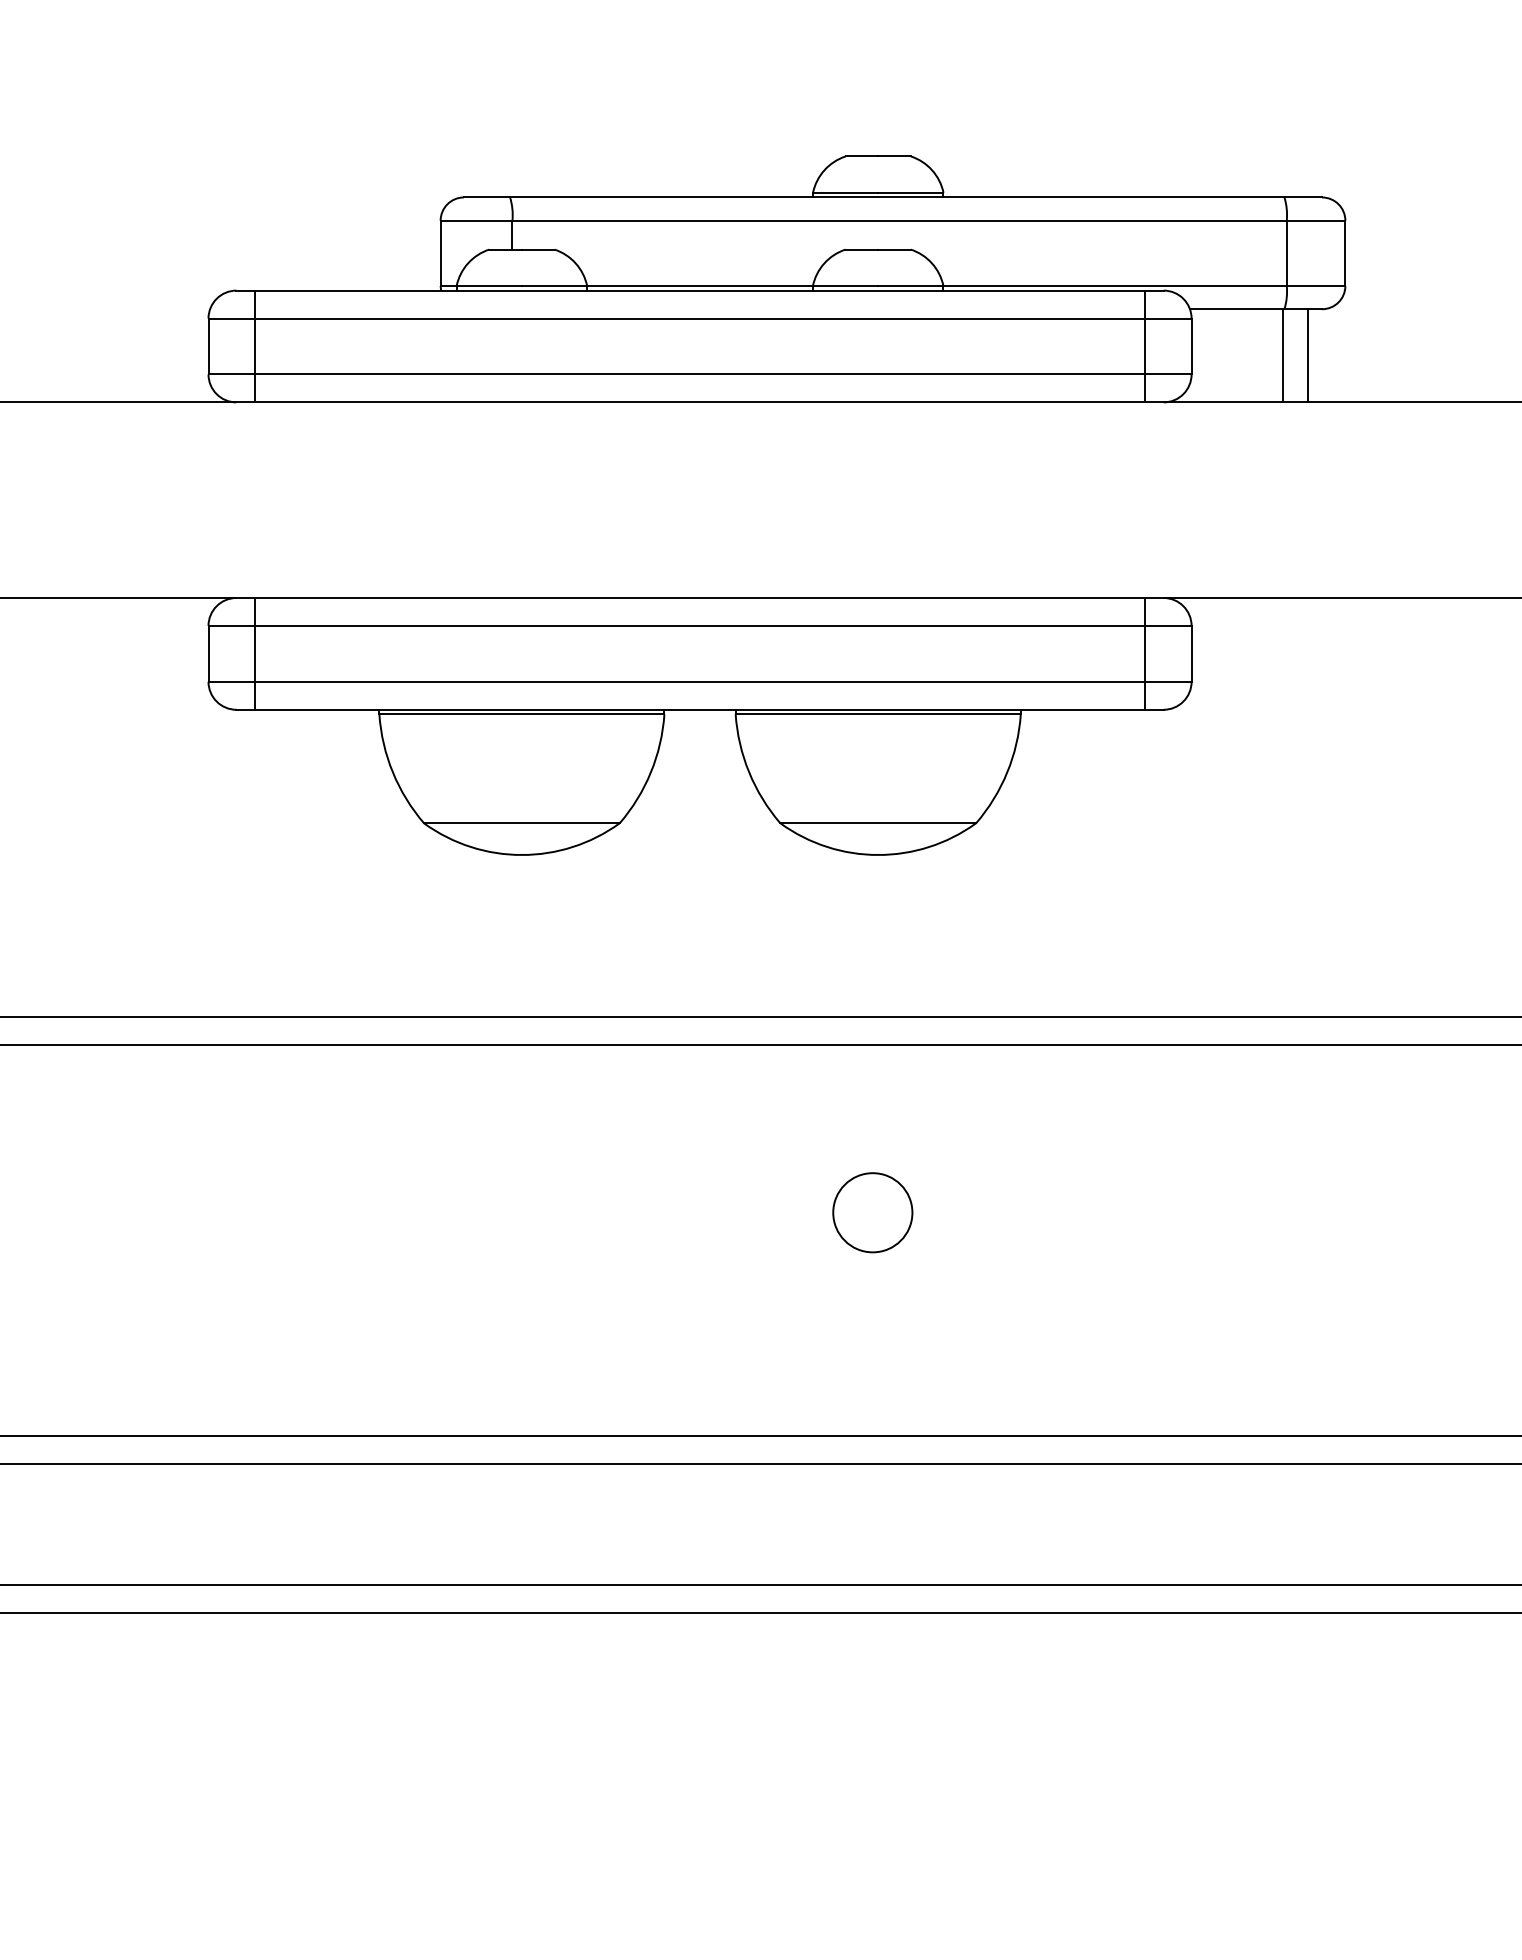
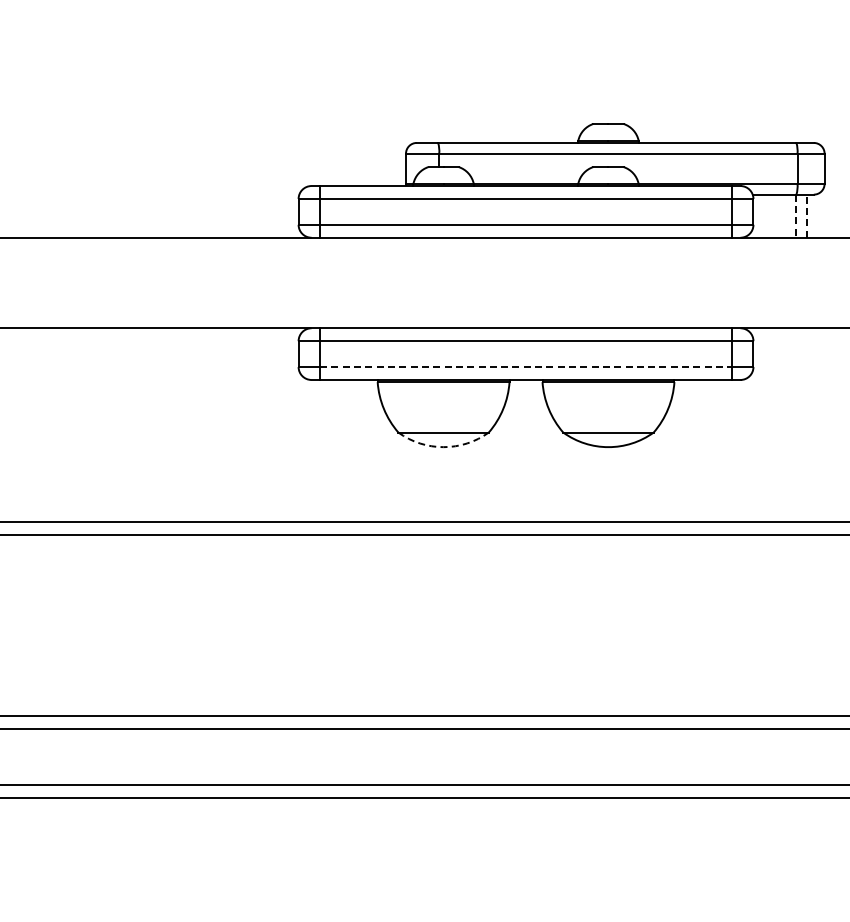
line: (1282, 356) -> (795, 216), solid -> dashed
line: (1308, 356) -> (807, 216), solid -> dashed
line: (701, 682) -> (526, 367), solid -> dashed
arc: (521, 855) -> (443, 447), solid -> dashed
circle: (871, 1212) -> (605, 612), removed

